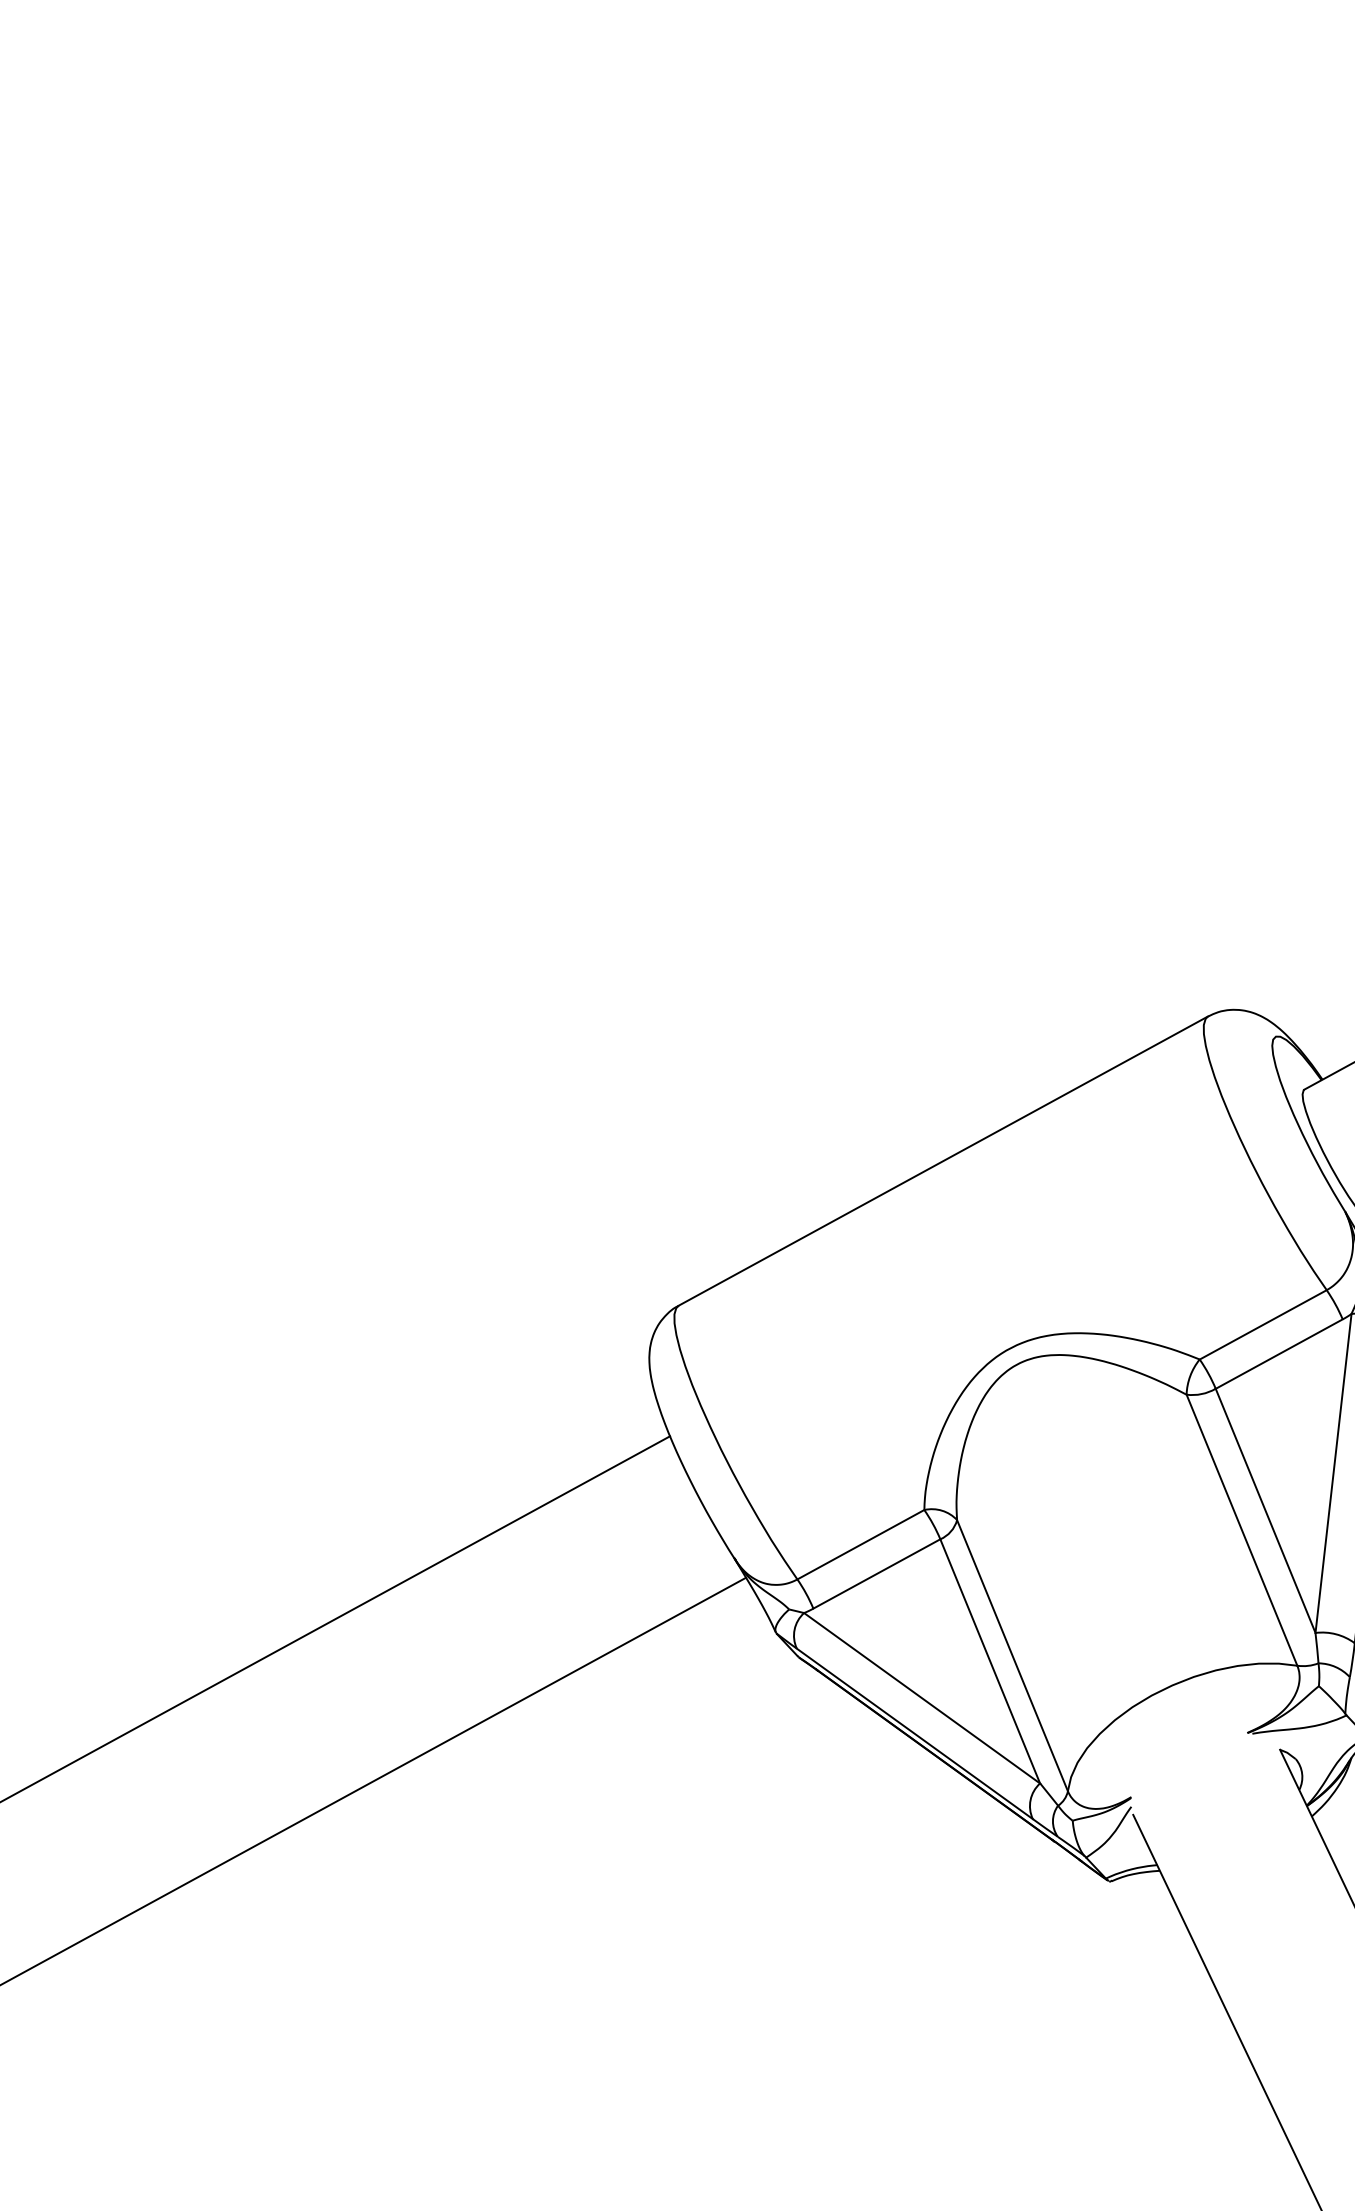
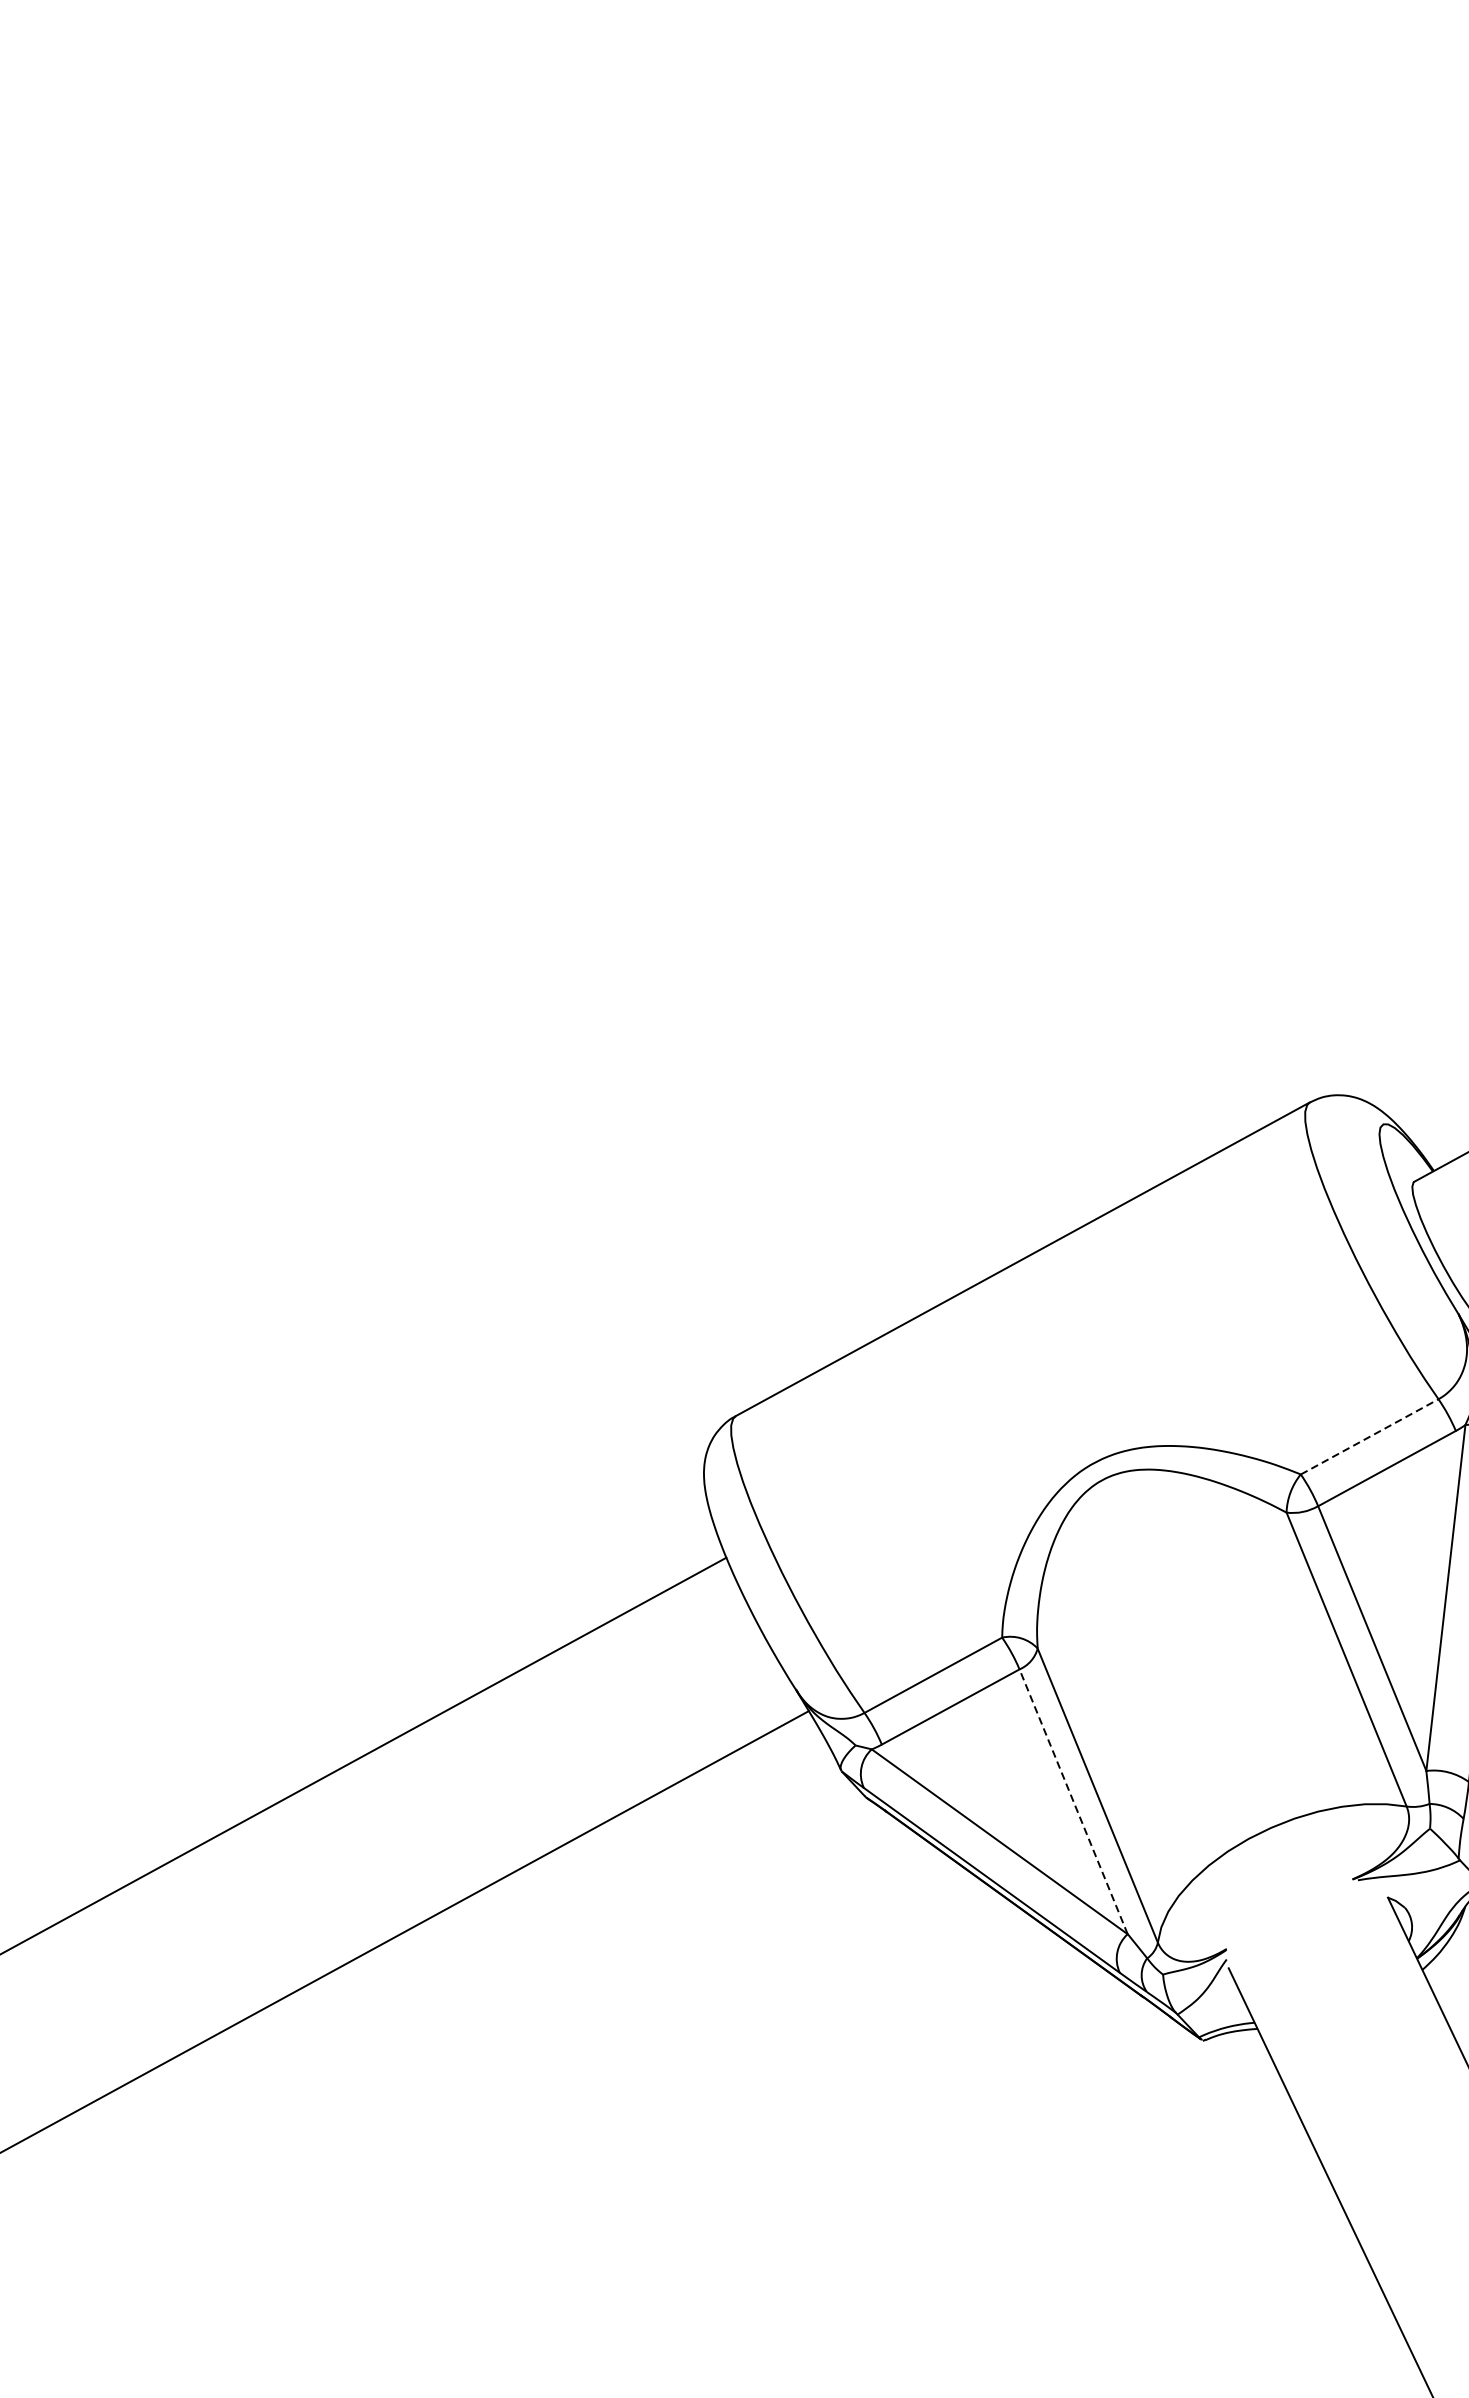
line: (1263, 1324) -> (1369, 1436), solid -> dashed
line: (990, 1661) -> (1073, 1801), solid -> dashed

